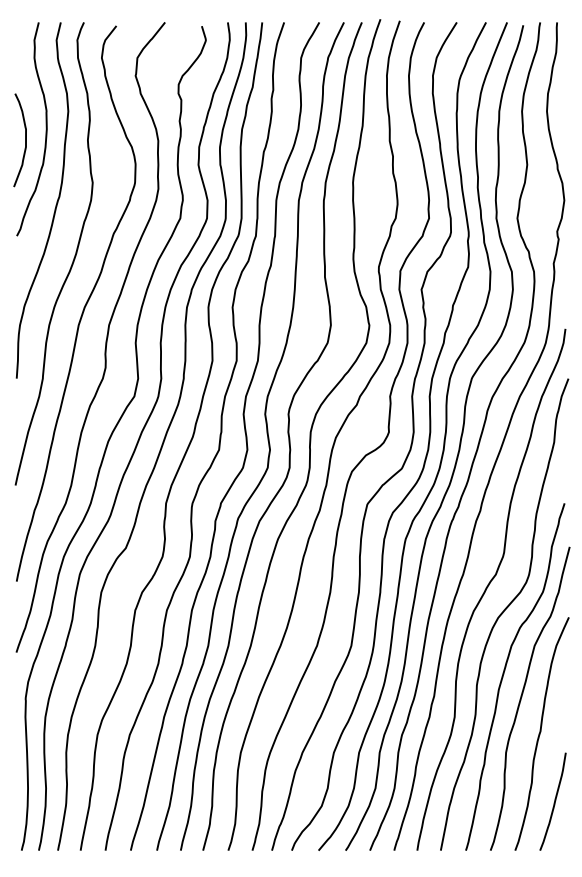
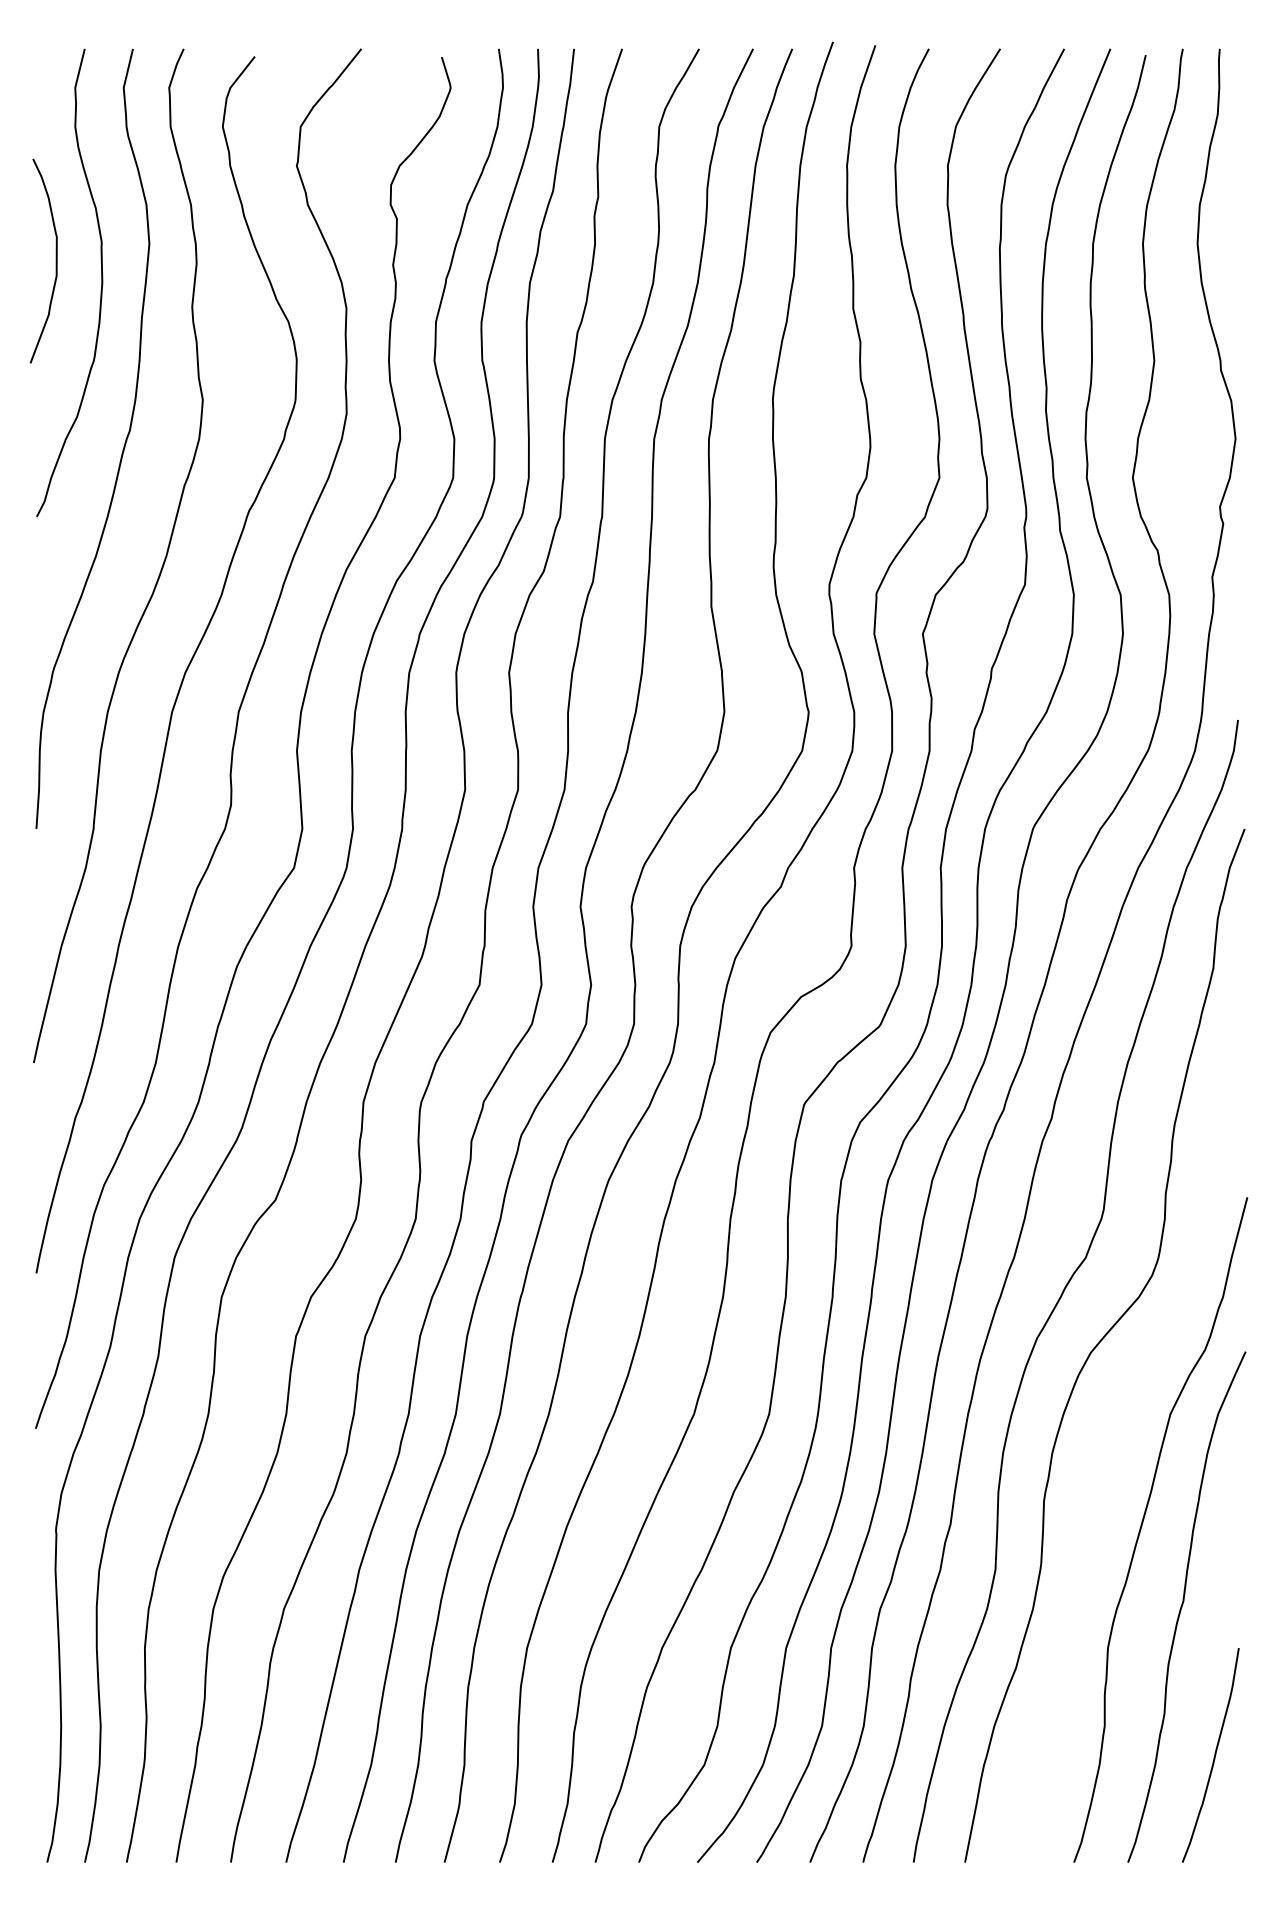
curve: (25, 140) -> (55, 261), moved
curve: (504, 674) -> (1104, 1476), removed

